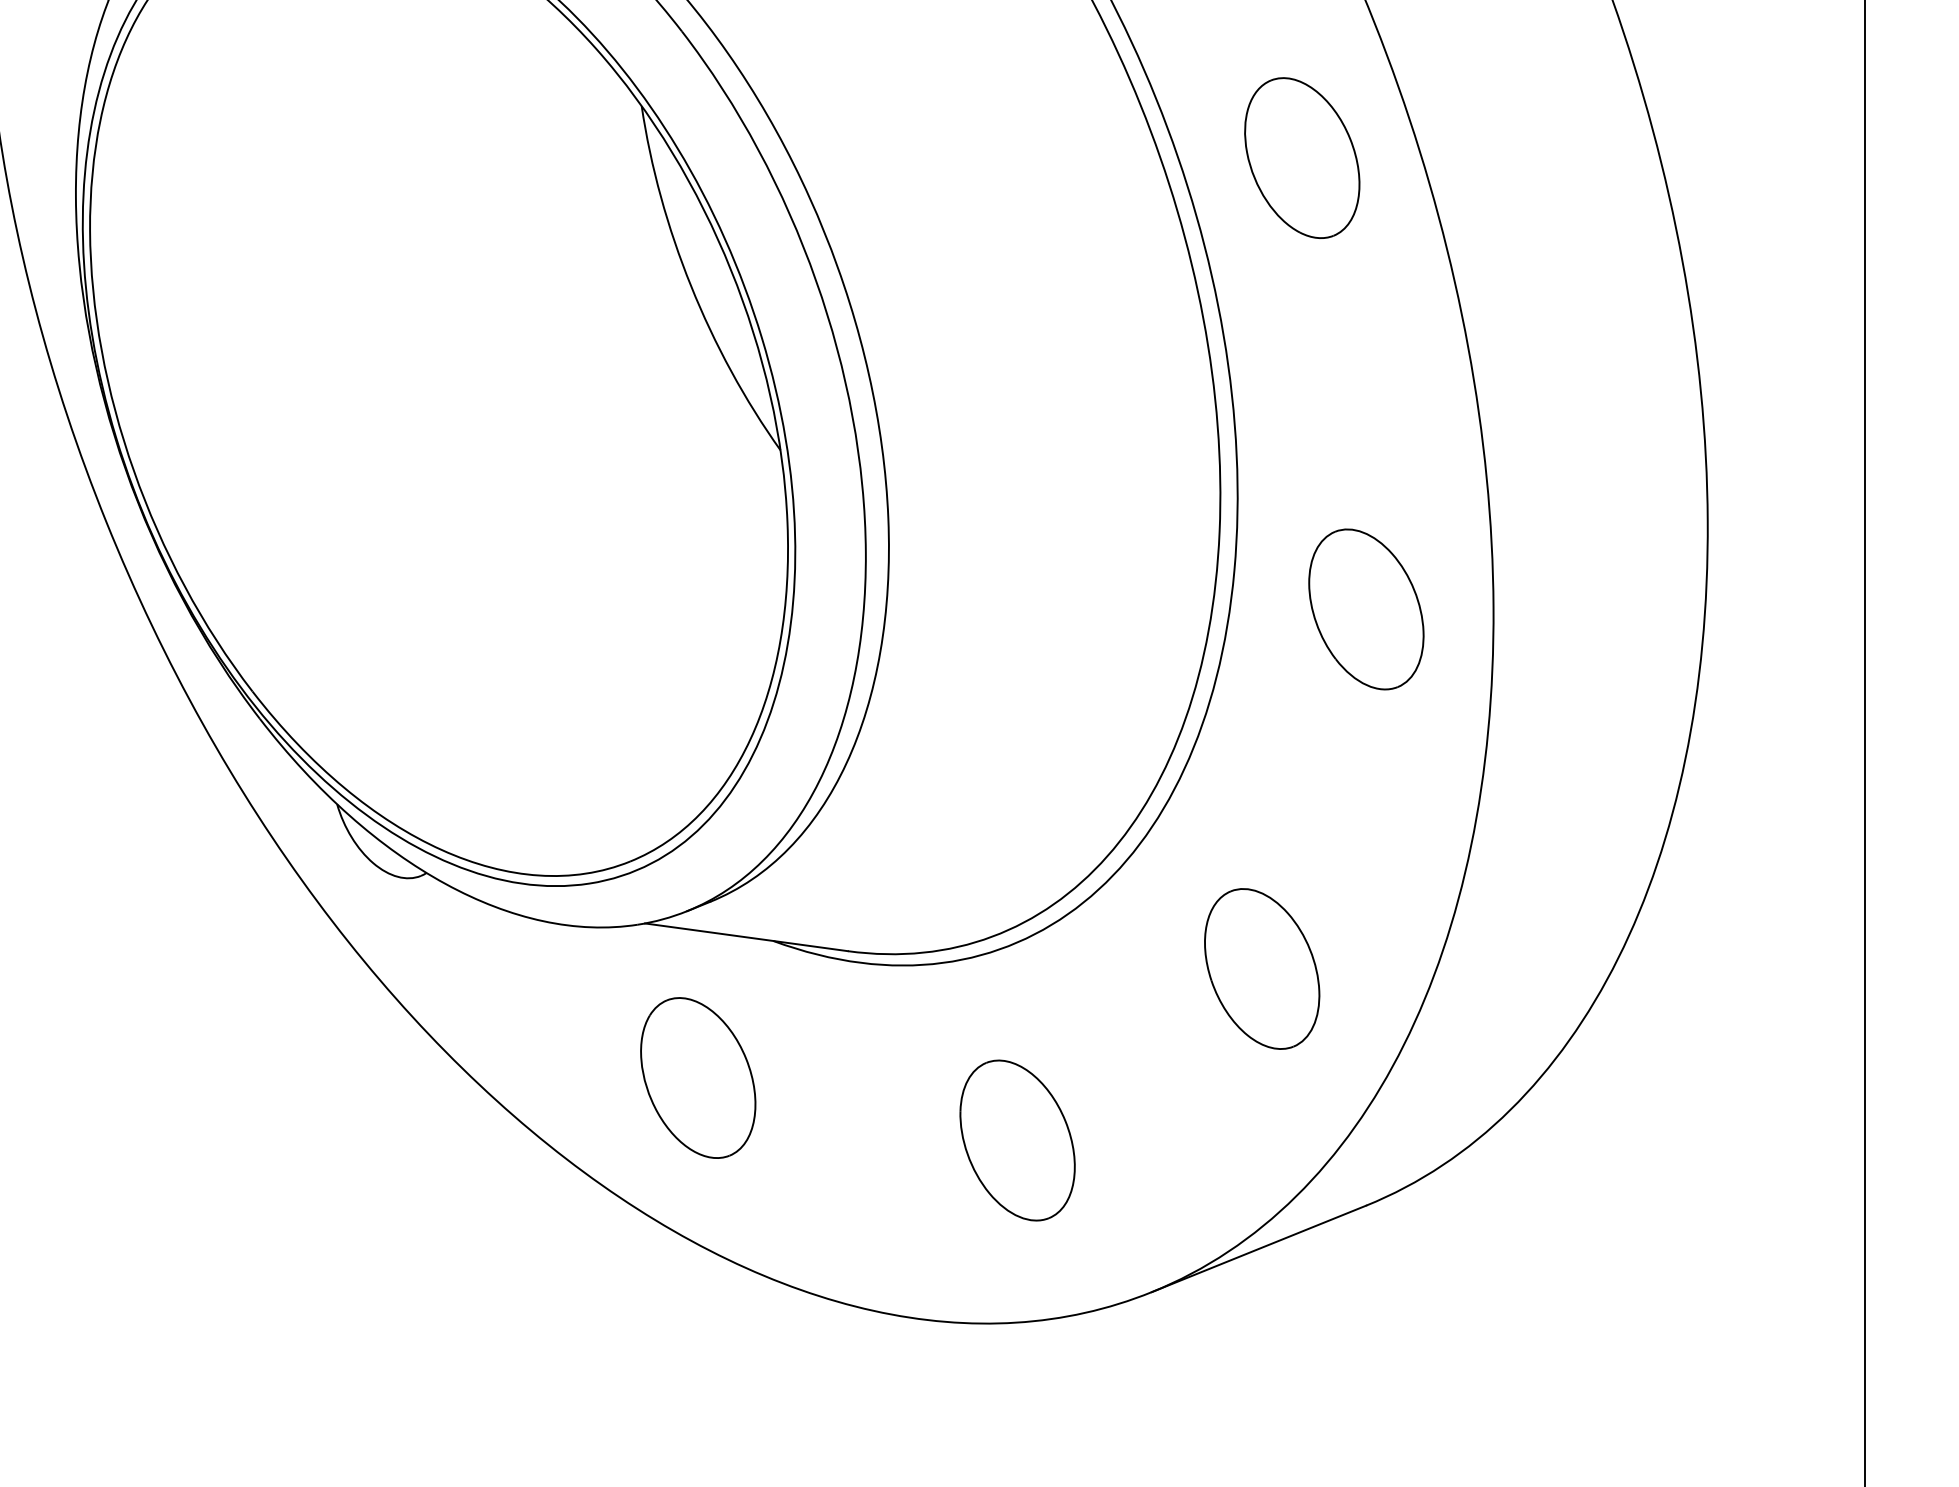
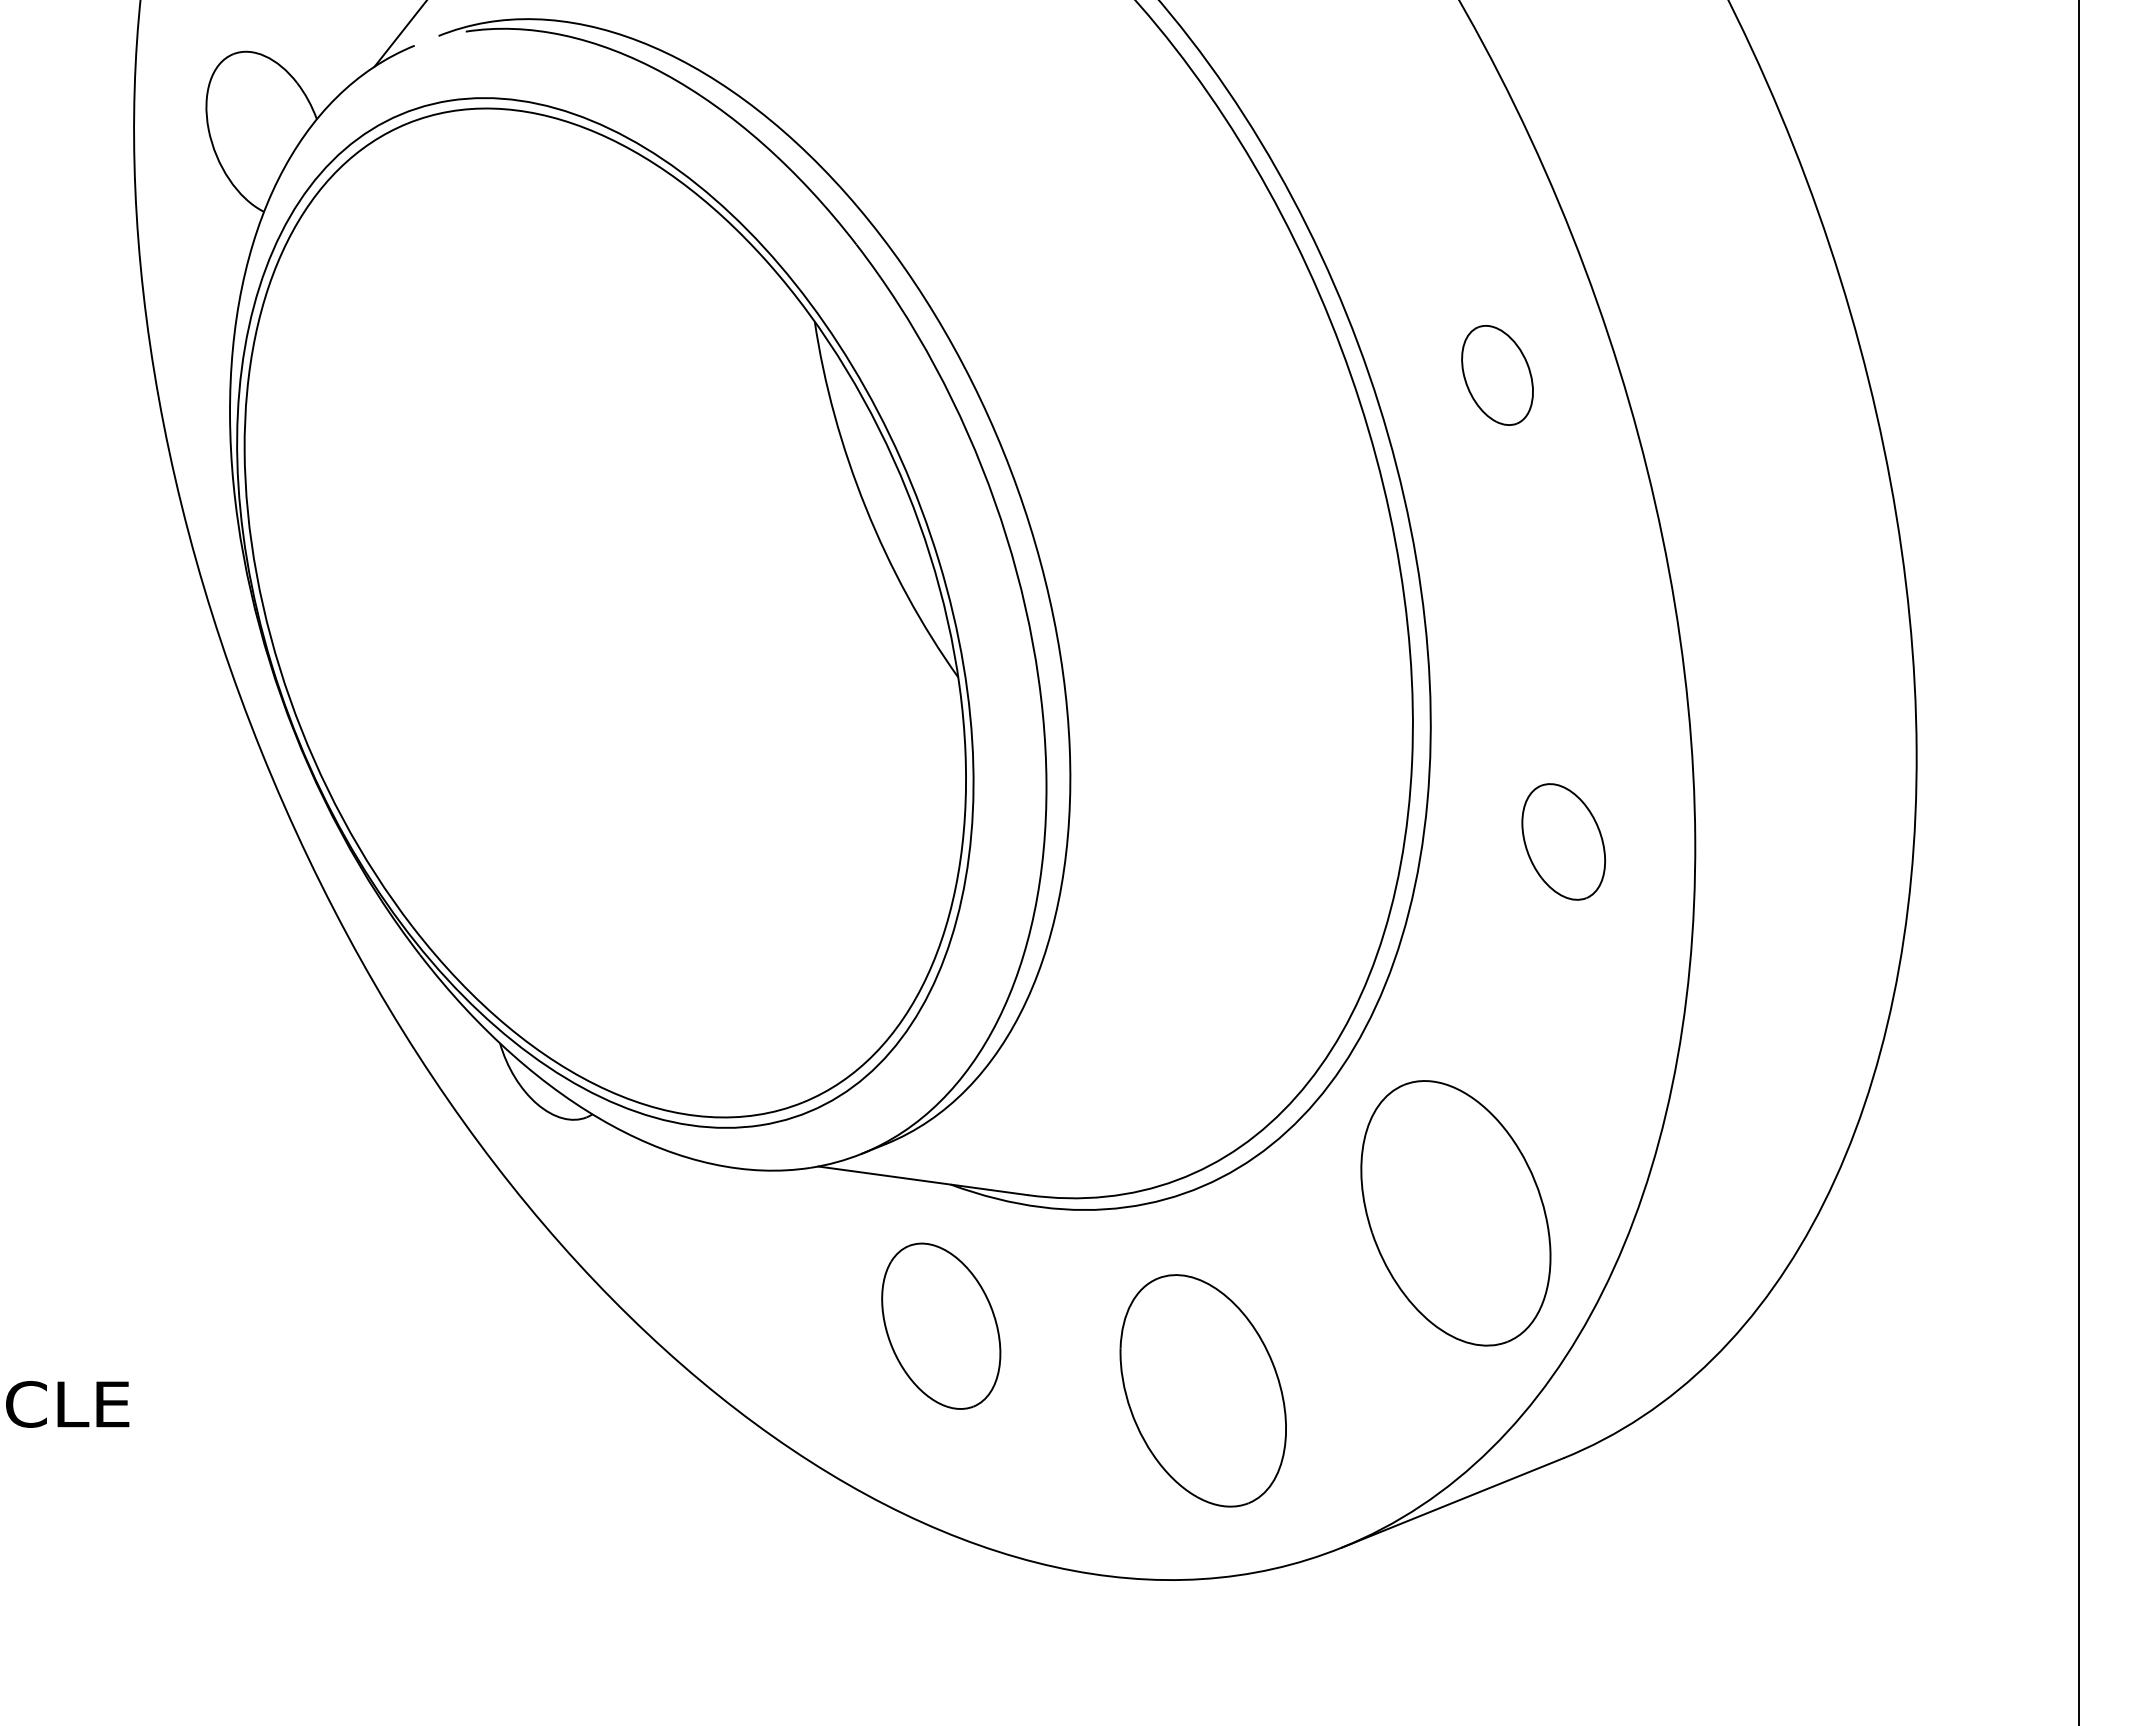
part: (1302, 158) -> (1497, 375), size x0.6
part: (1366, 609) -> (1563, 841), size x0.7
part: (1262, 968) -> (1456, 1213), size x1.6
part: (698, 1077) -> (941, 1325), moved
part: (1017, 1140) -> (1203, 1390), size x1.4

